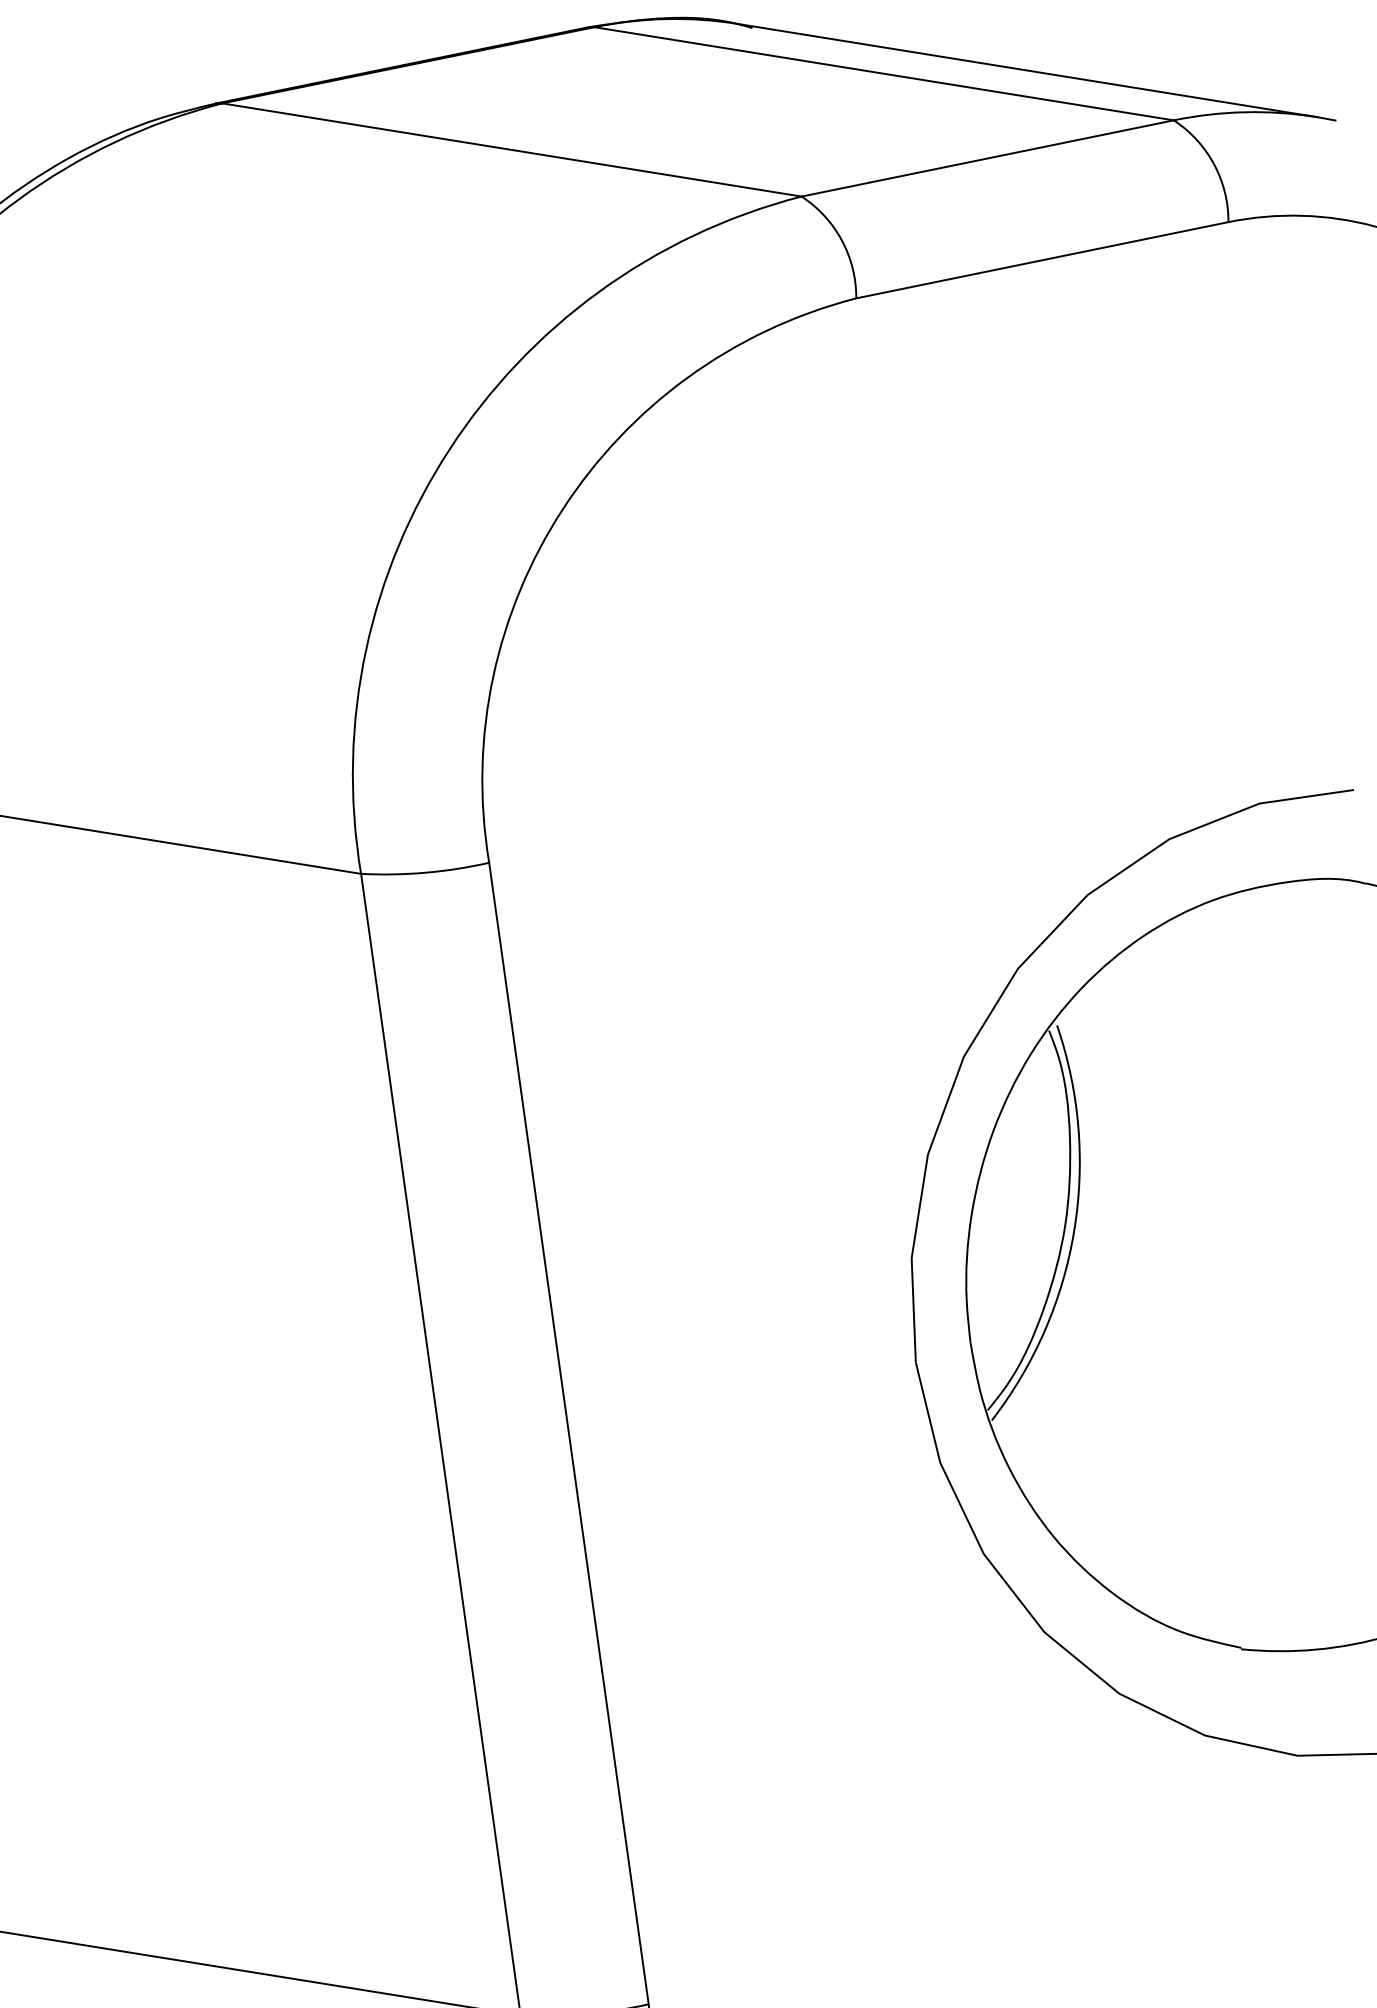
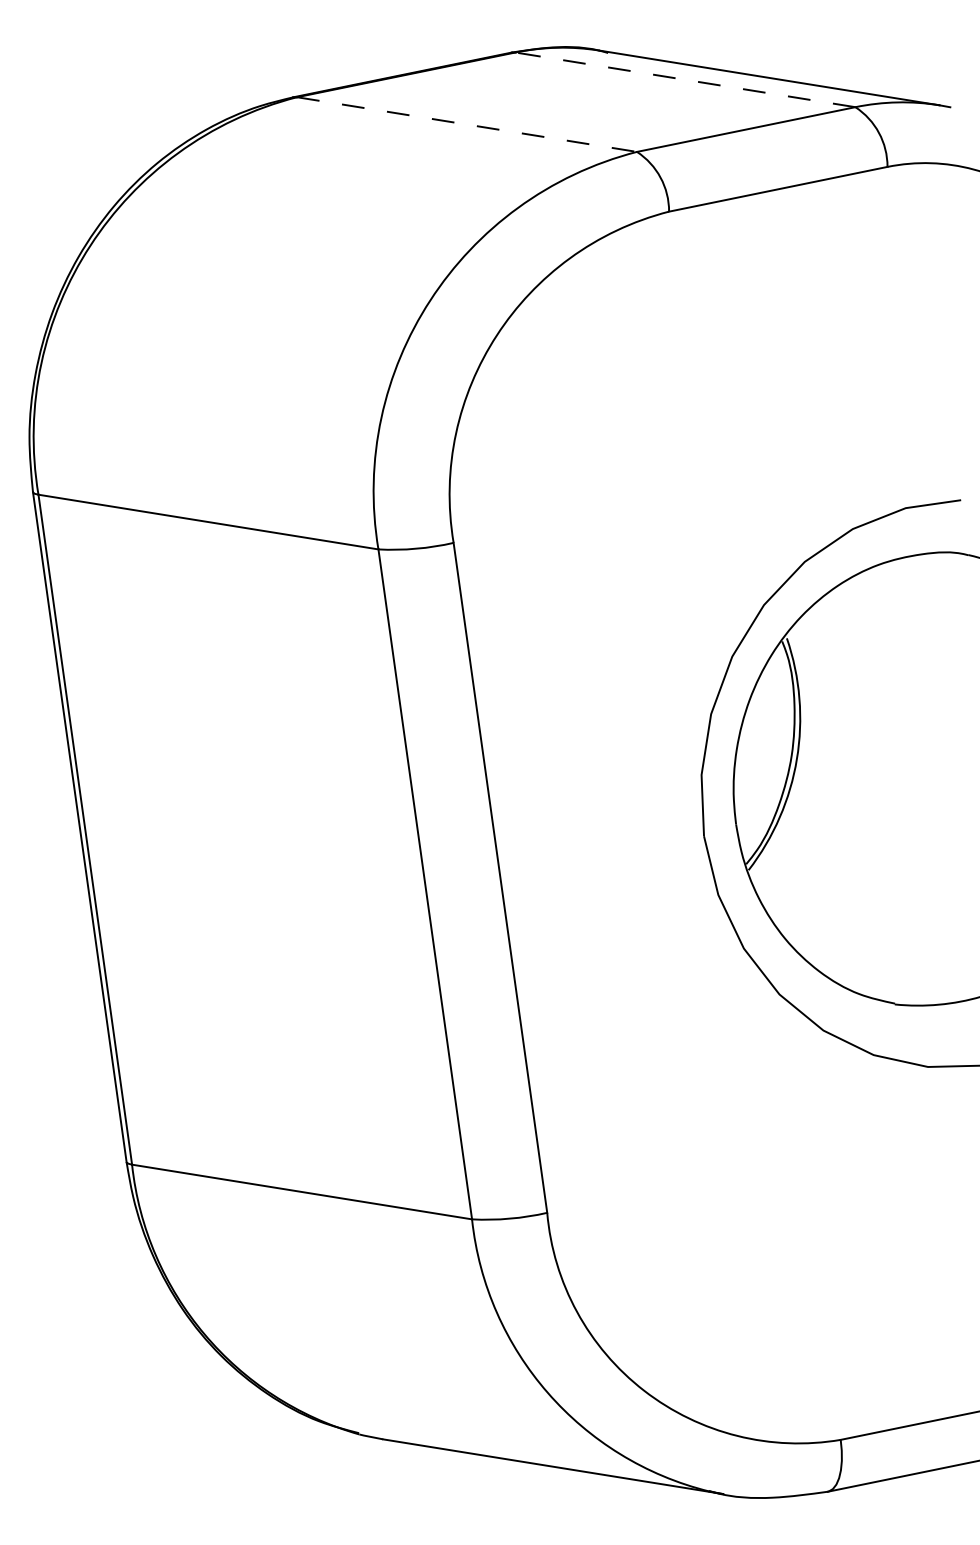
line: (882, 73) -> (684, 79), solid -> dashed
line: (512, 149) -> (467, 124), solid -> dashed

